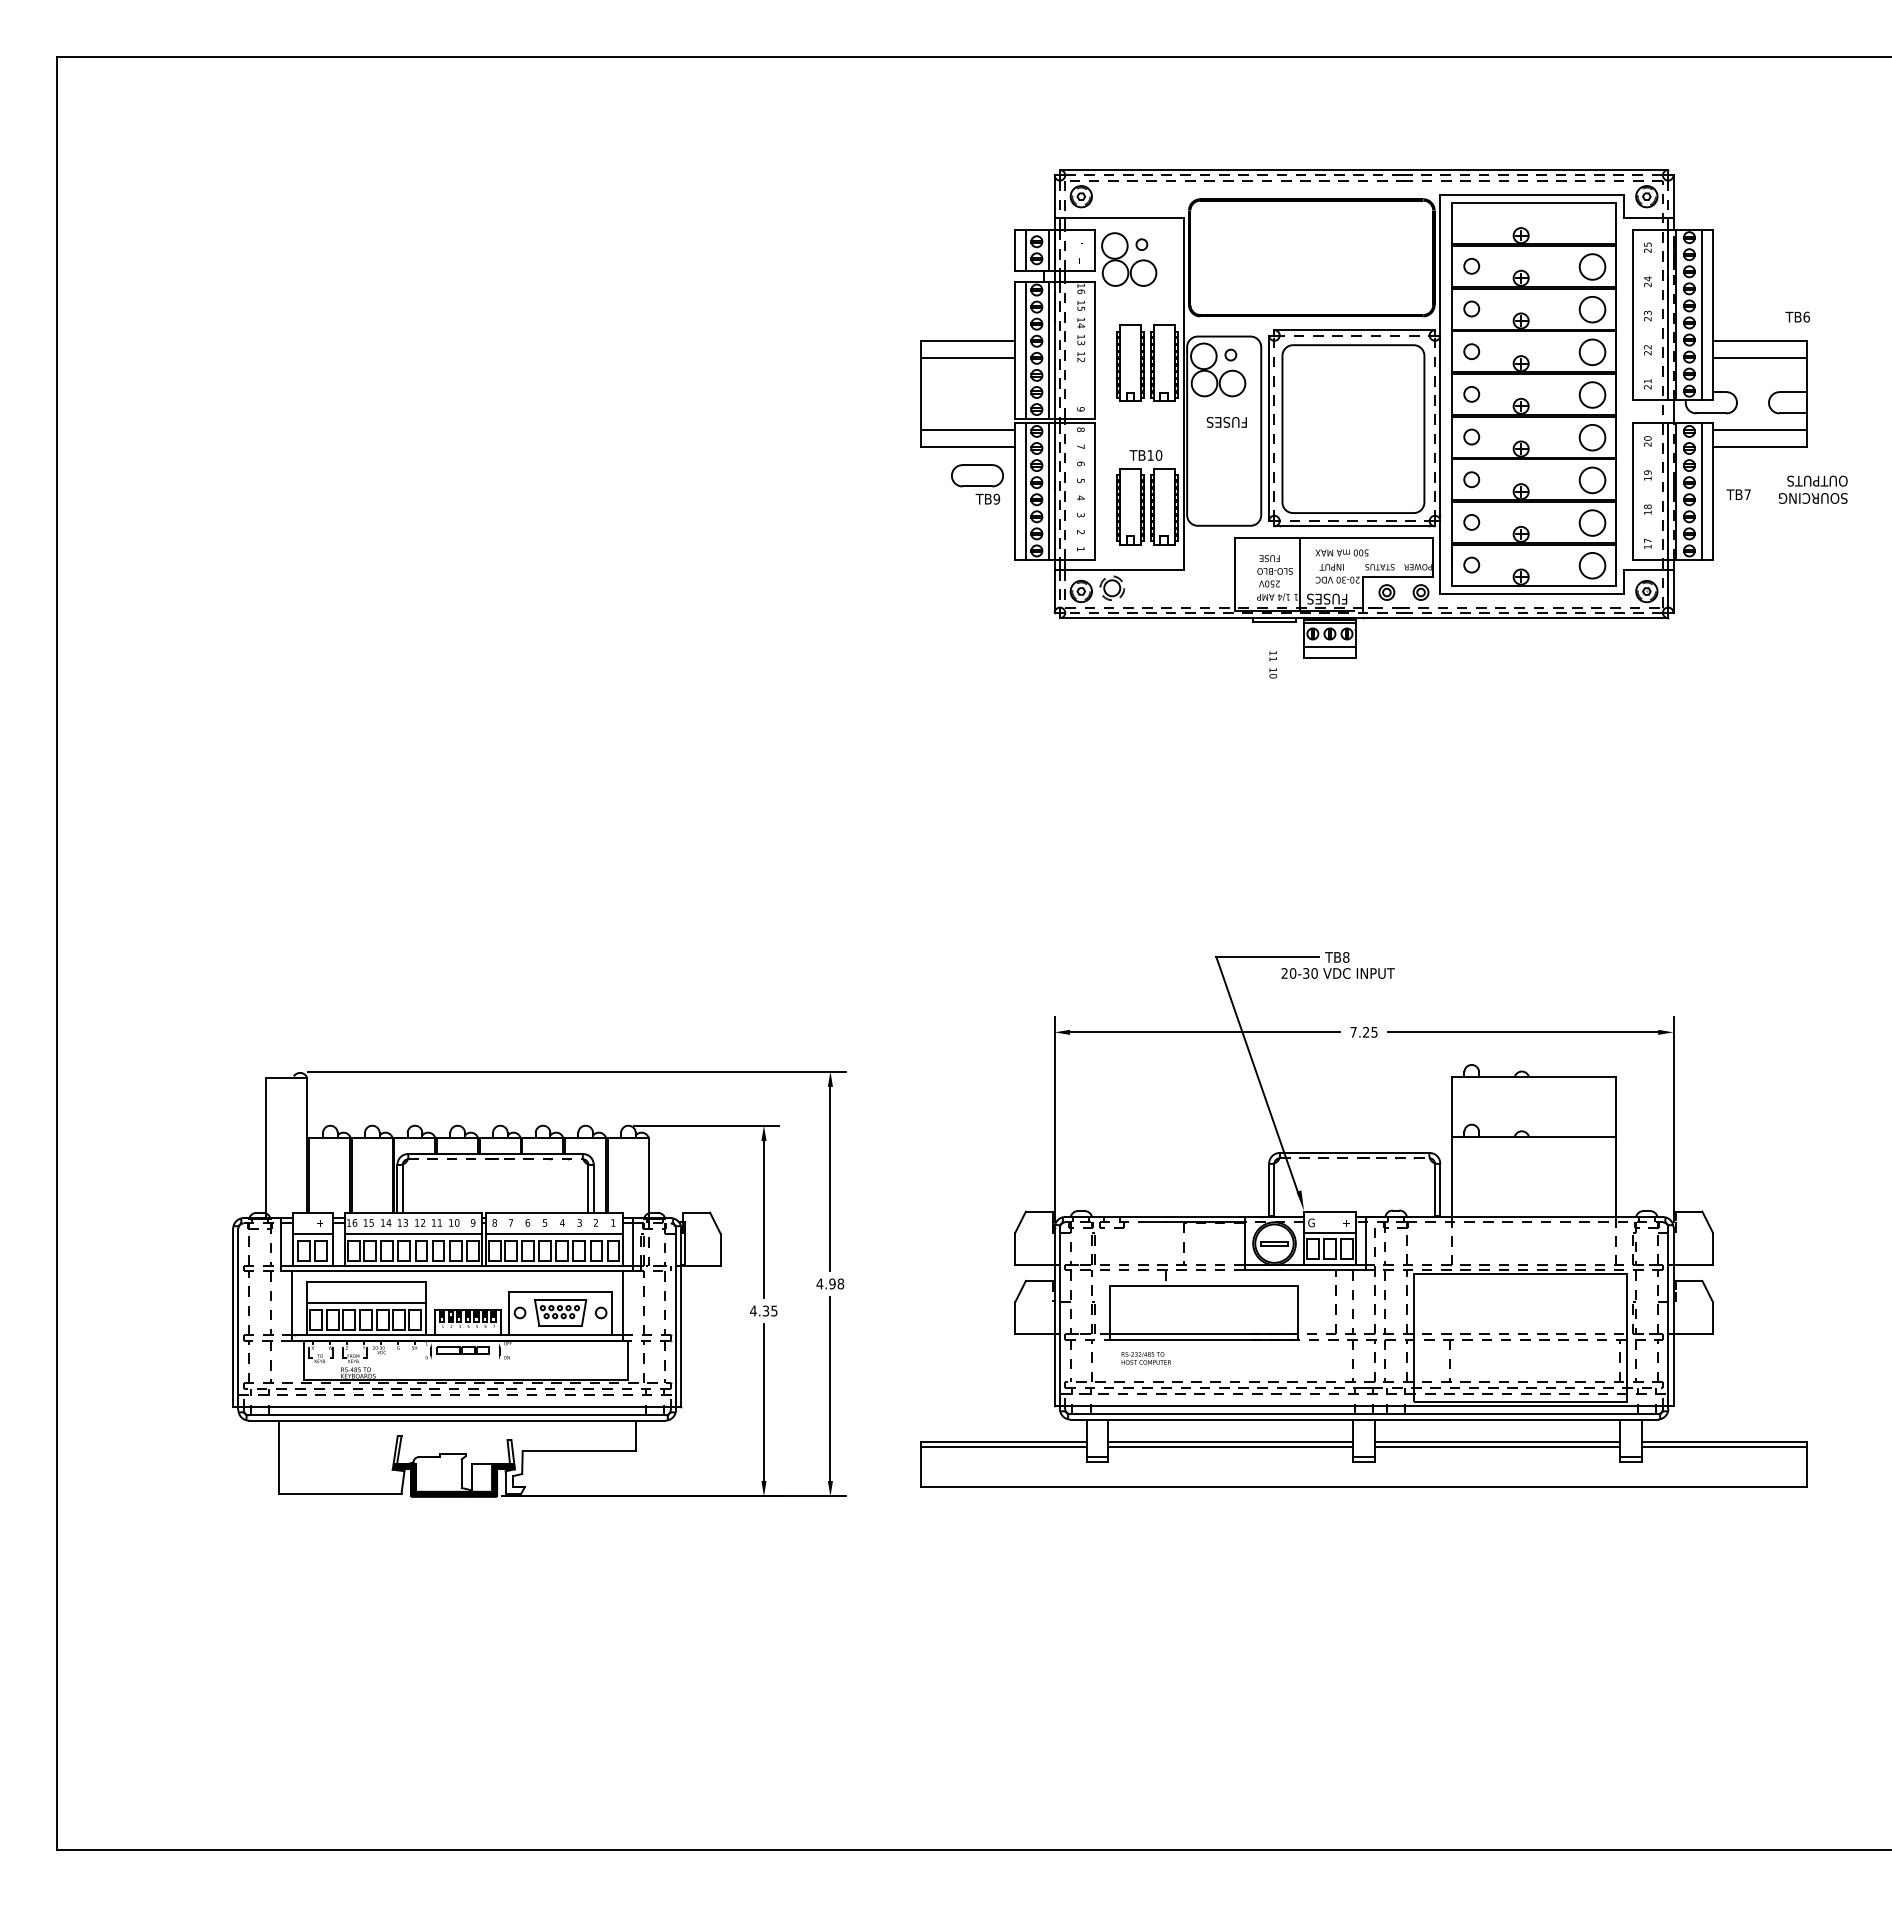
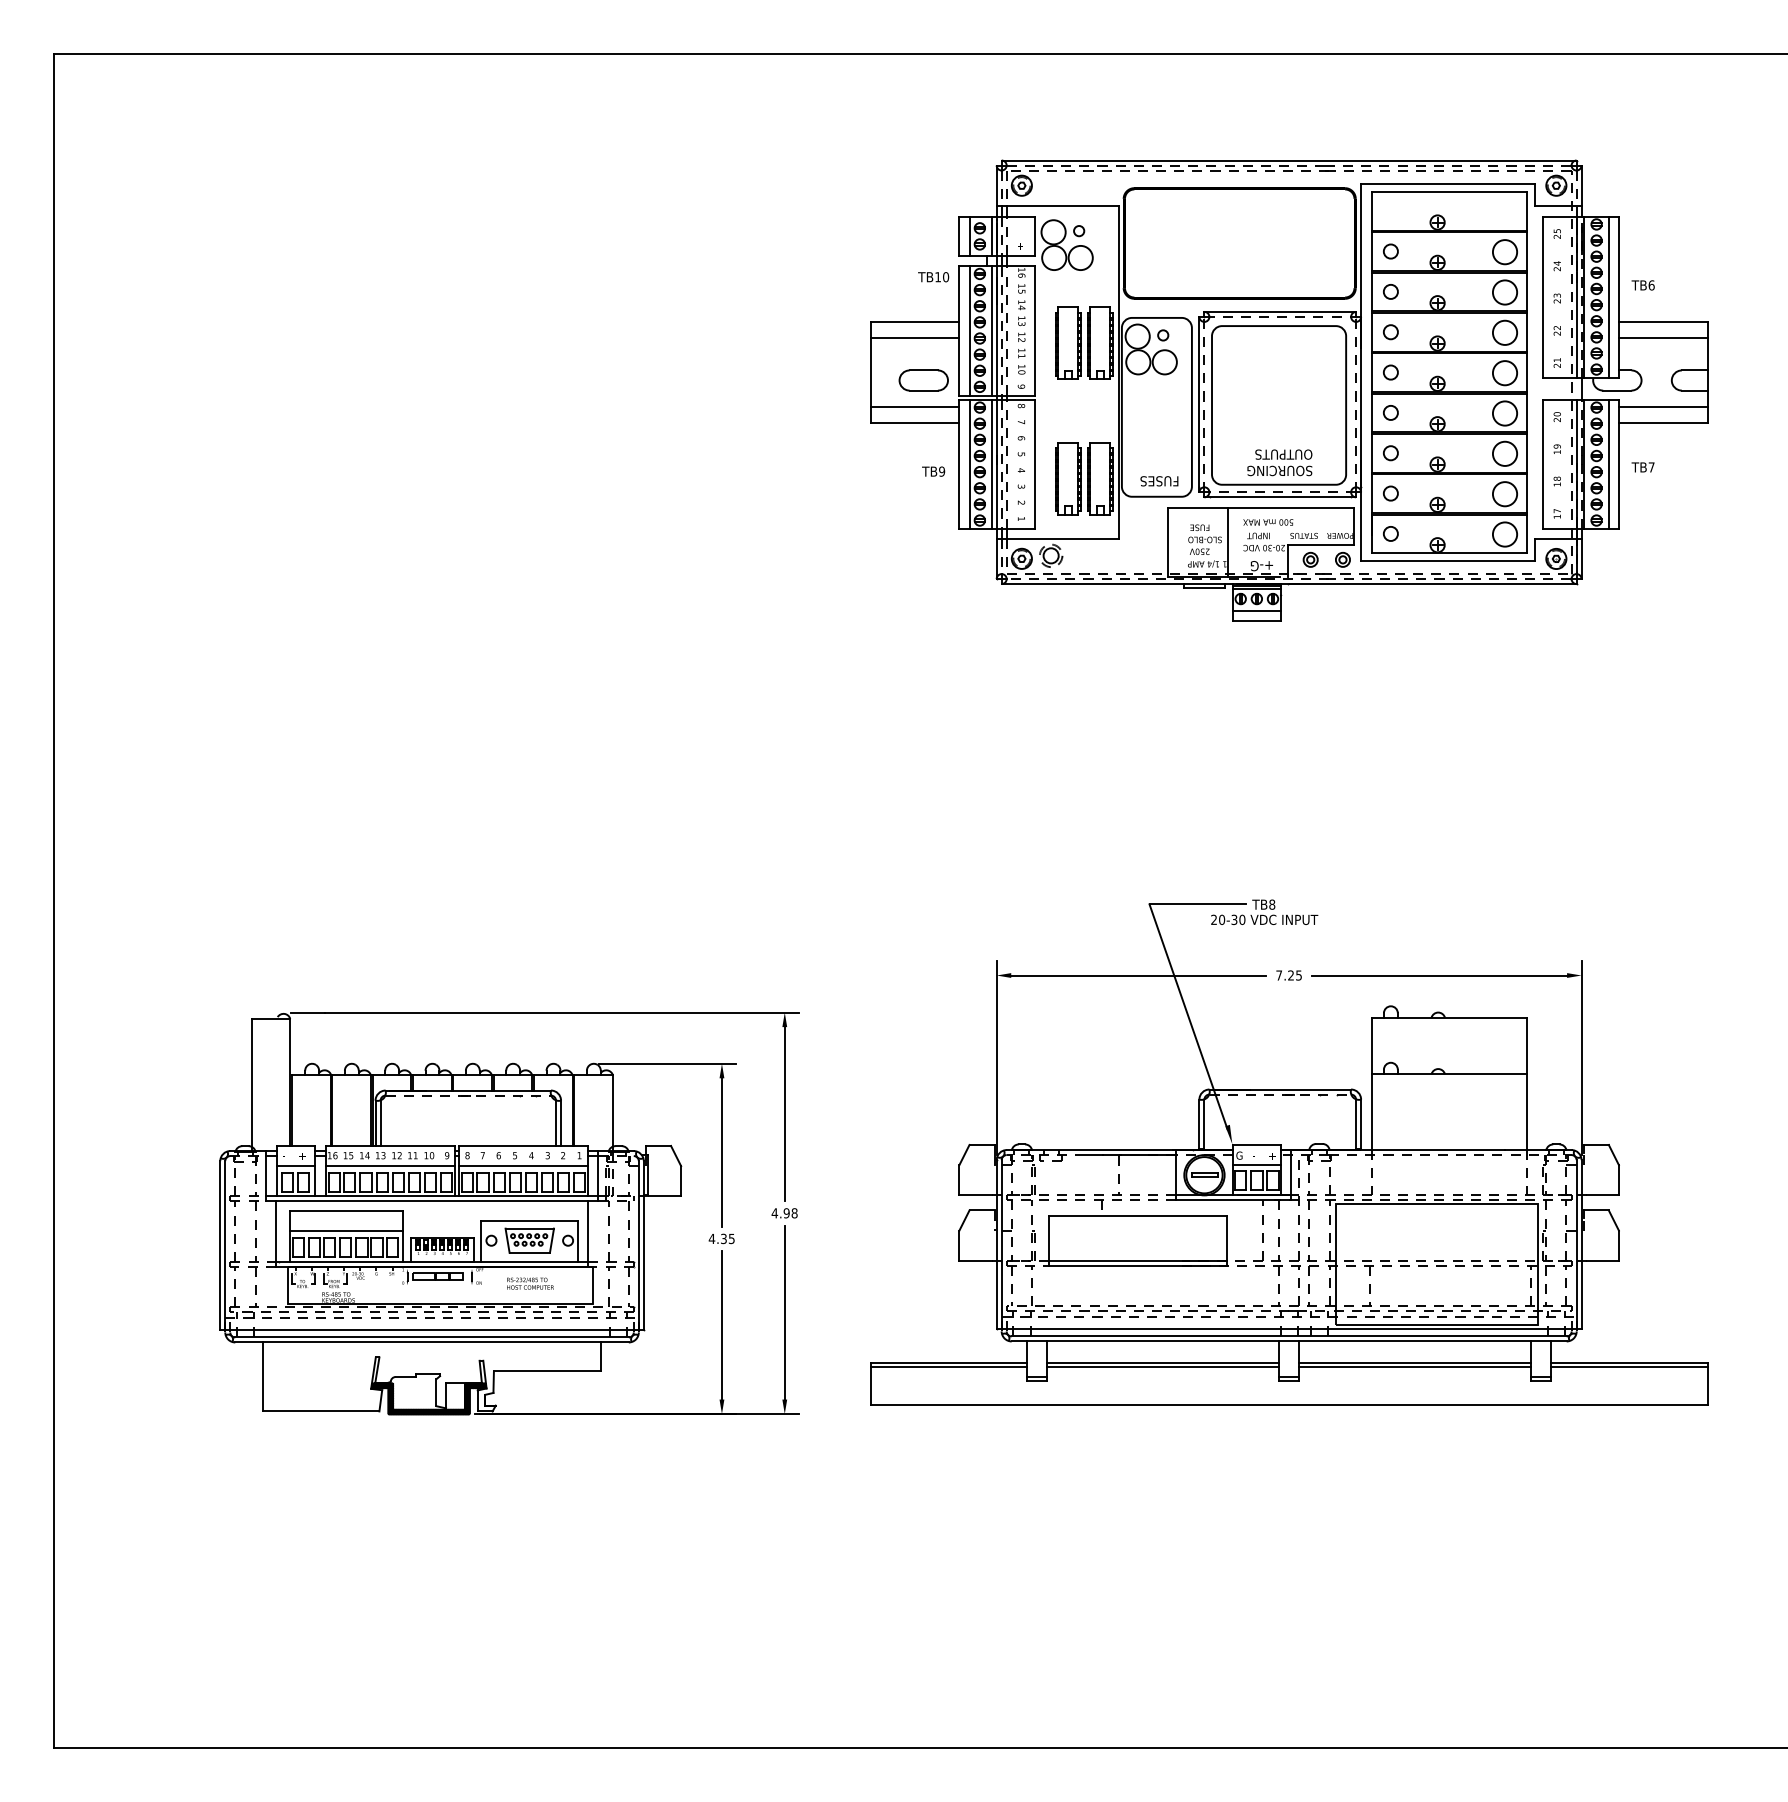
text: (1797, 316) -> (1642, 284), moved
text: (1226, 422) -> (1159, 481), moved
text: (1145, 455) -> (933, 277), moved
part: (977, 475) -> (923, 380), moved
text: (1813, 489) -> (1280, 462), moved
text: (1327, 598) -> (1254, 565), FUSES -> +-G
text: (1273, 664) -> (1022, 361), moved
text: (1145, 1358) -> (529, 1283), moved

